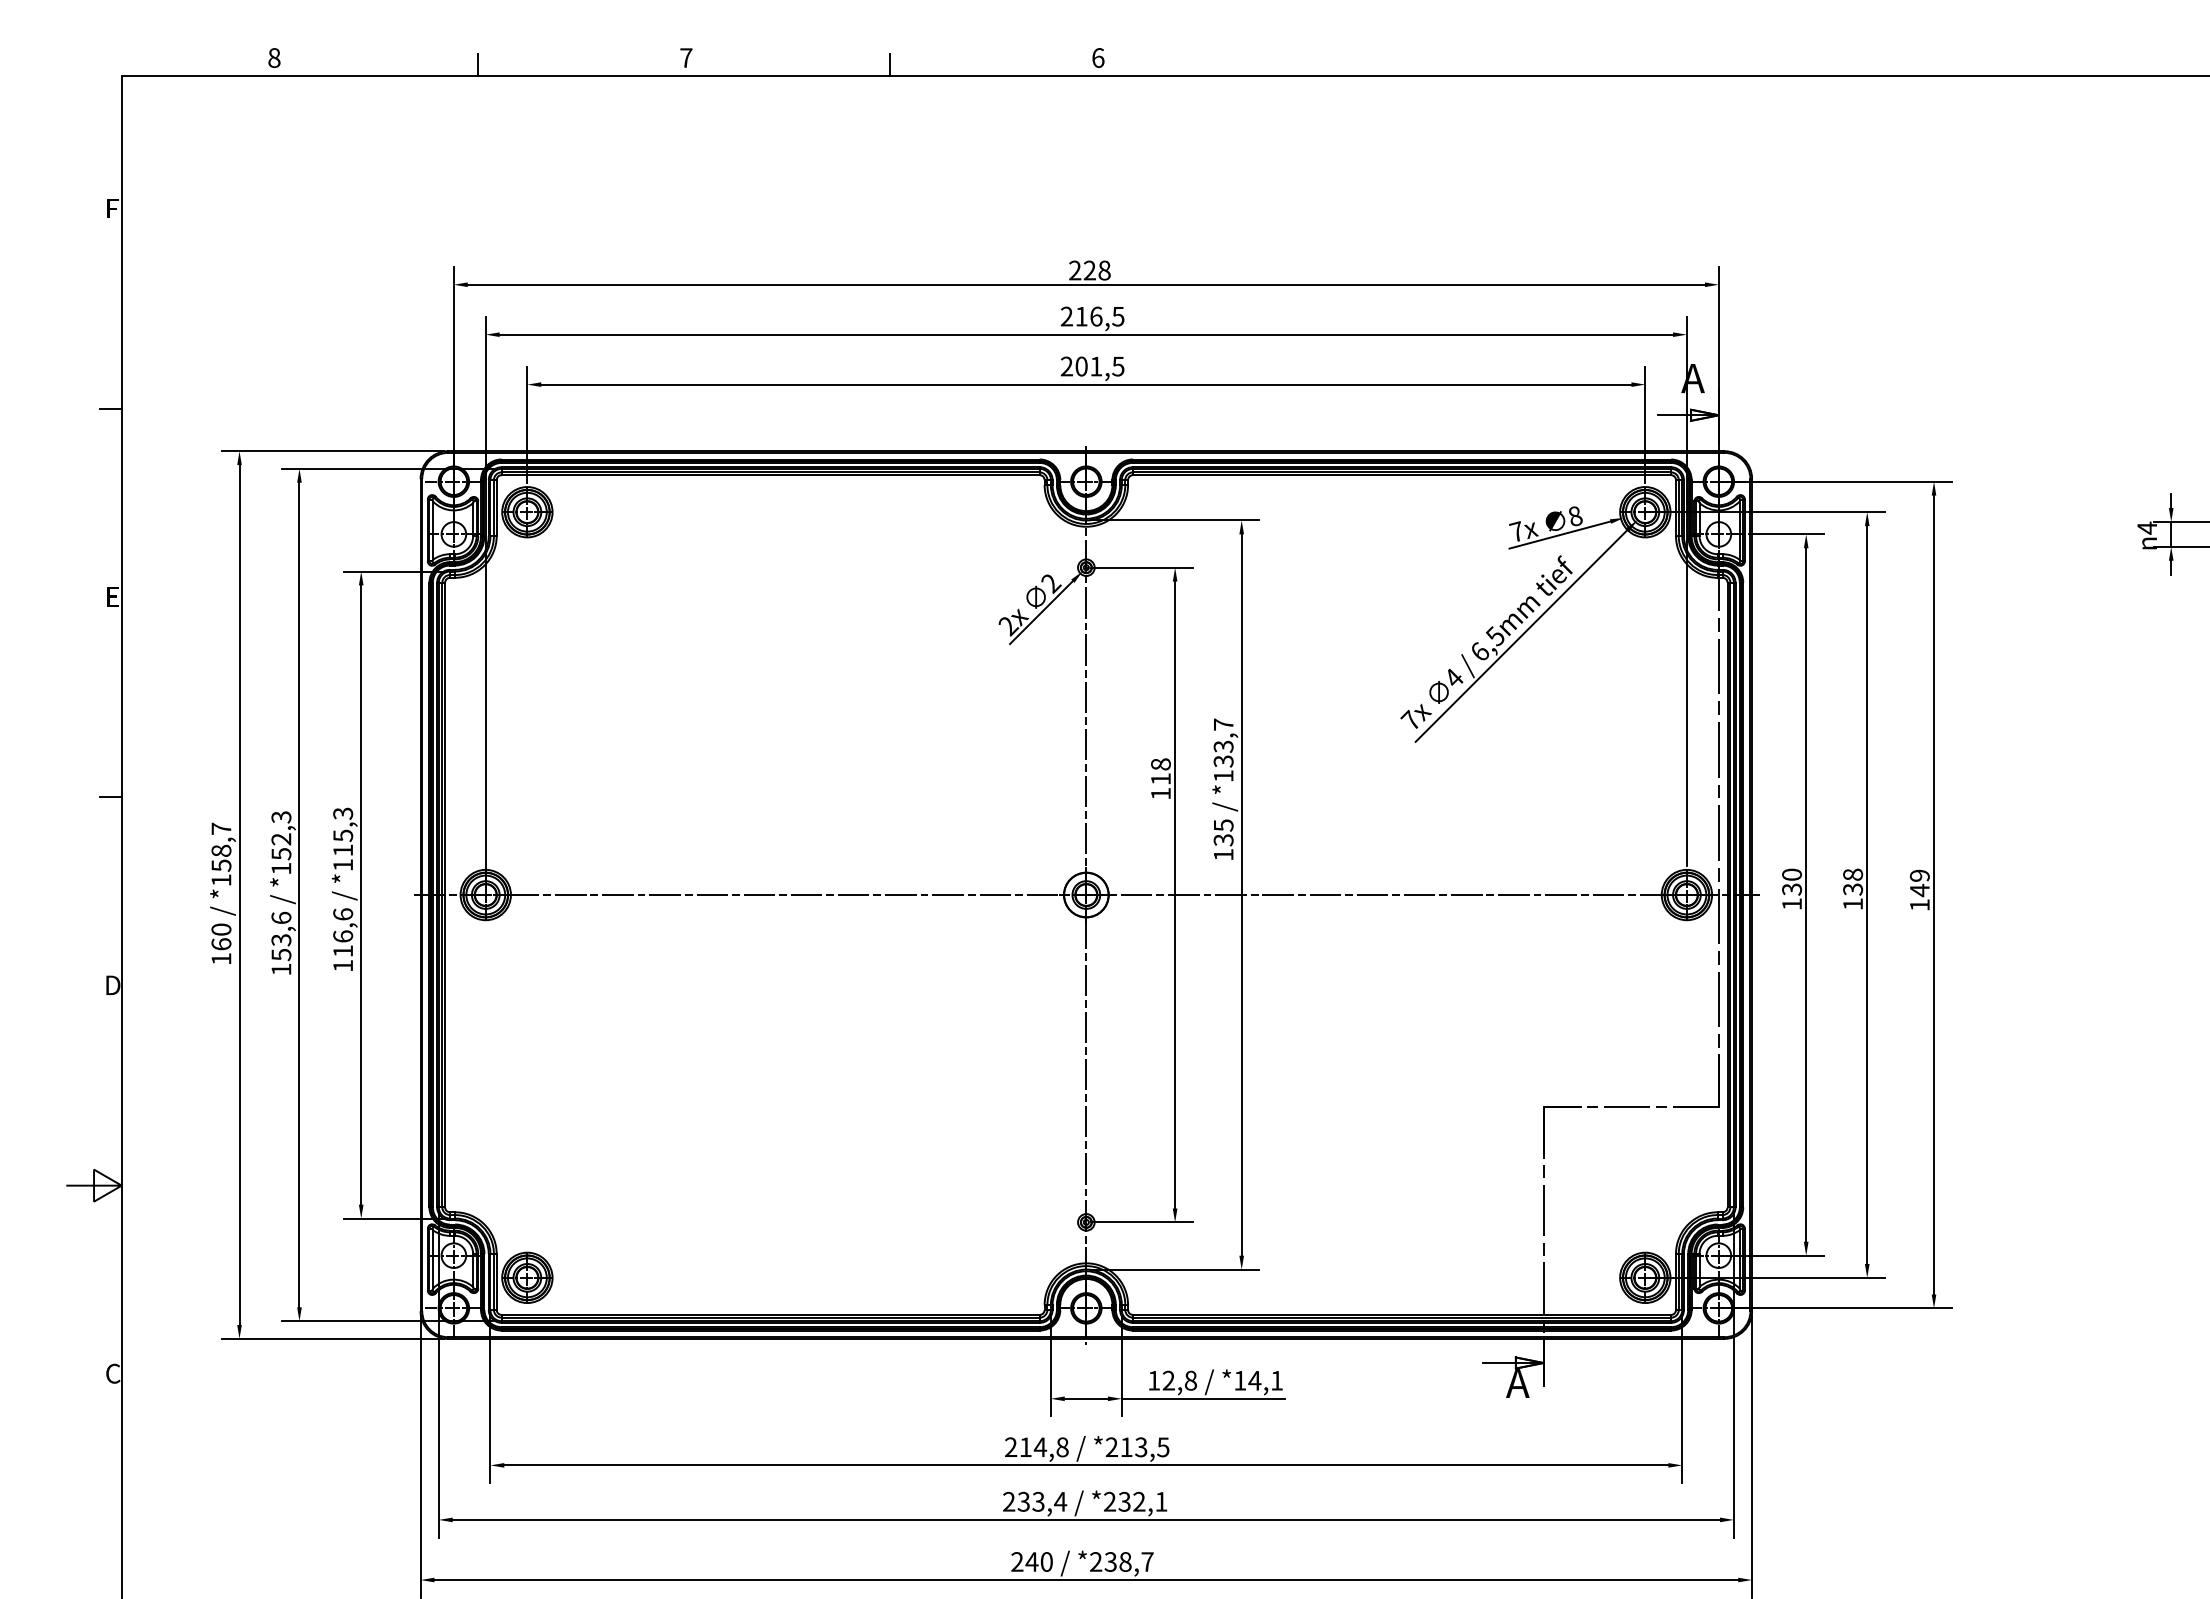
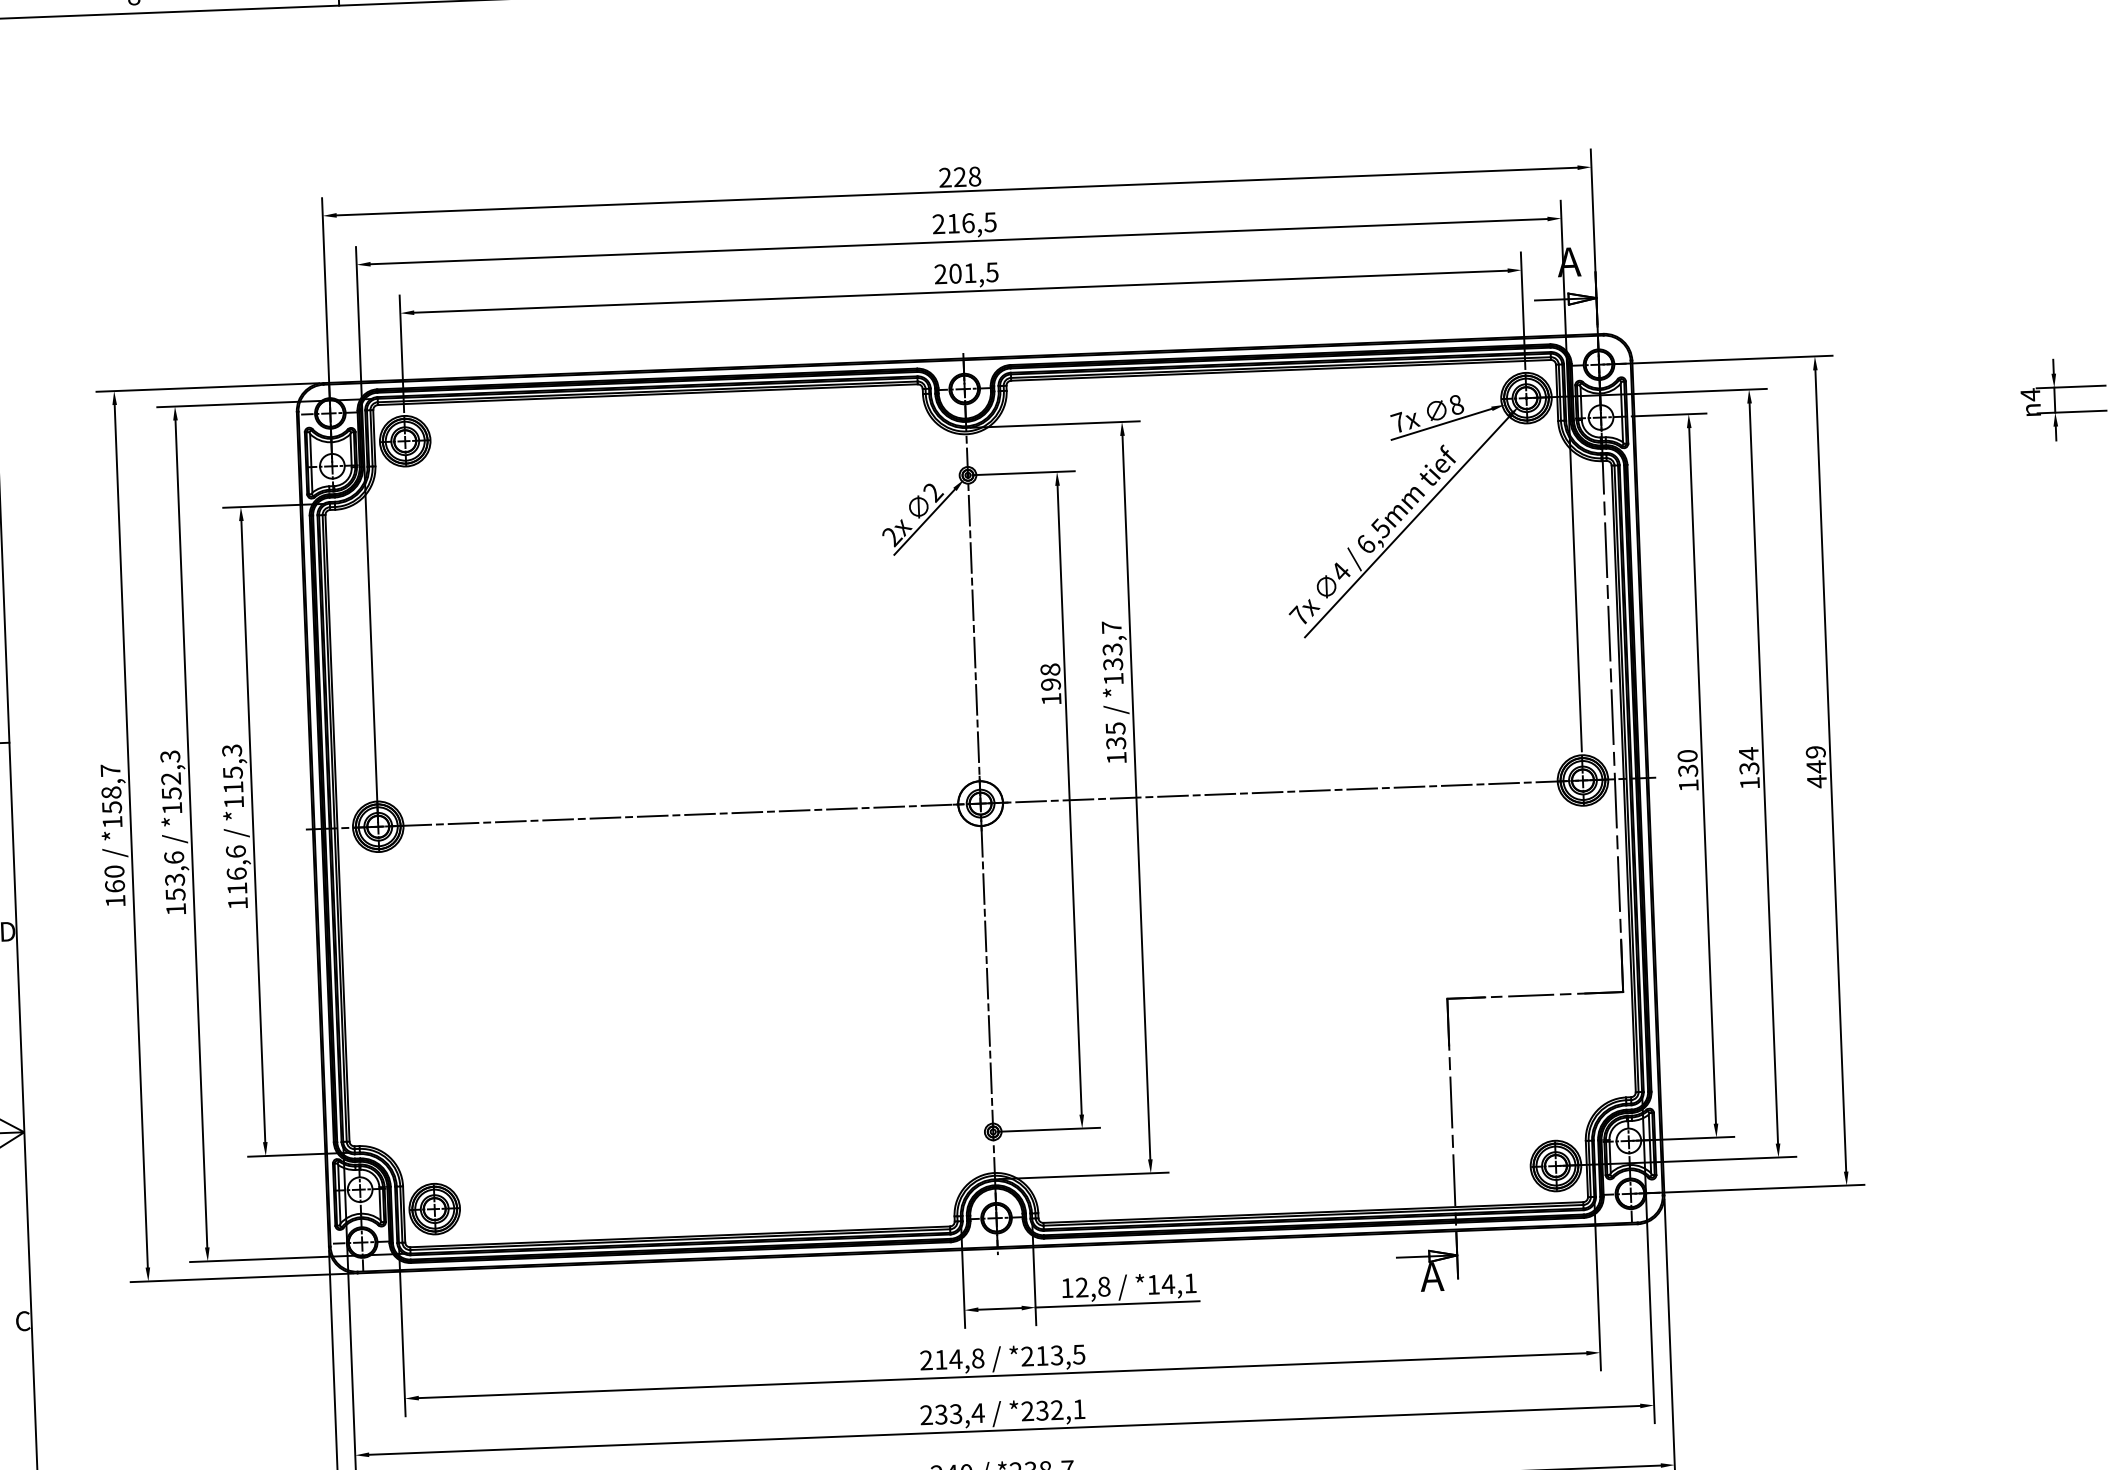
text: (1160, 779) -> (1050, 684), 118 -> 198
text: (1853, 874) -> (1749, 753), 138 -> 134
text: (1919, 904) -> (1816, 781), 149 -> 449

